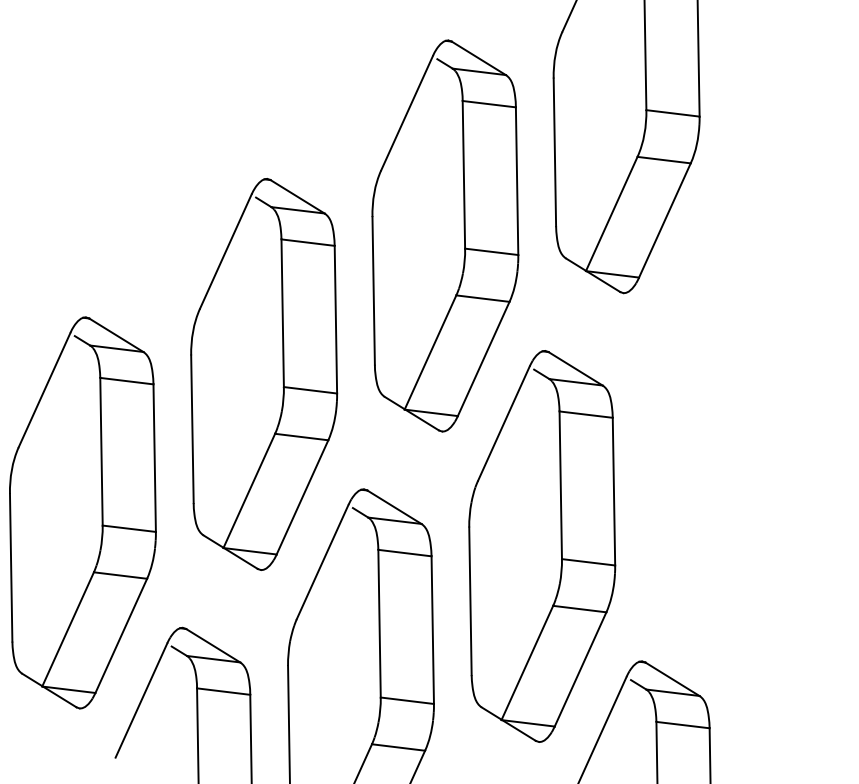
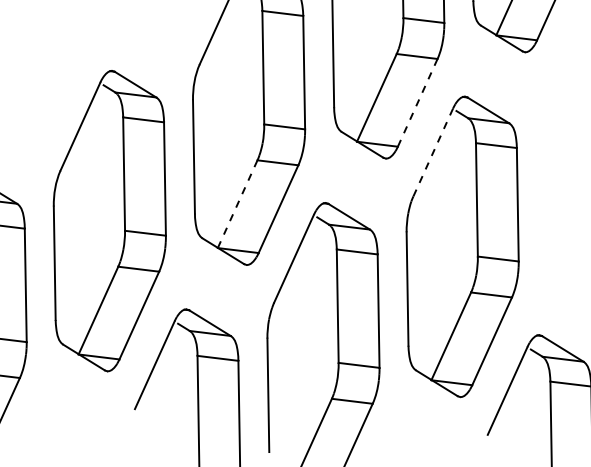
line: (483, 358) -> (417, 102), solid -> dashed
line: (503, 423) -> (432, 152), solid -> dashed
line: (249, 490) -> (237, 203), solid -> dashed

